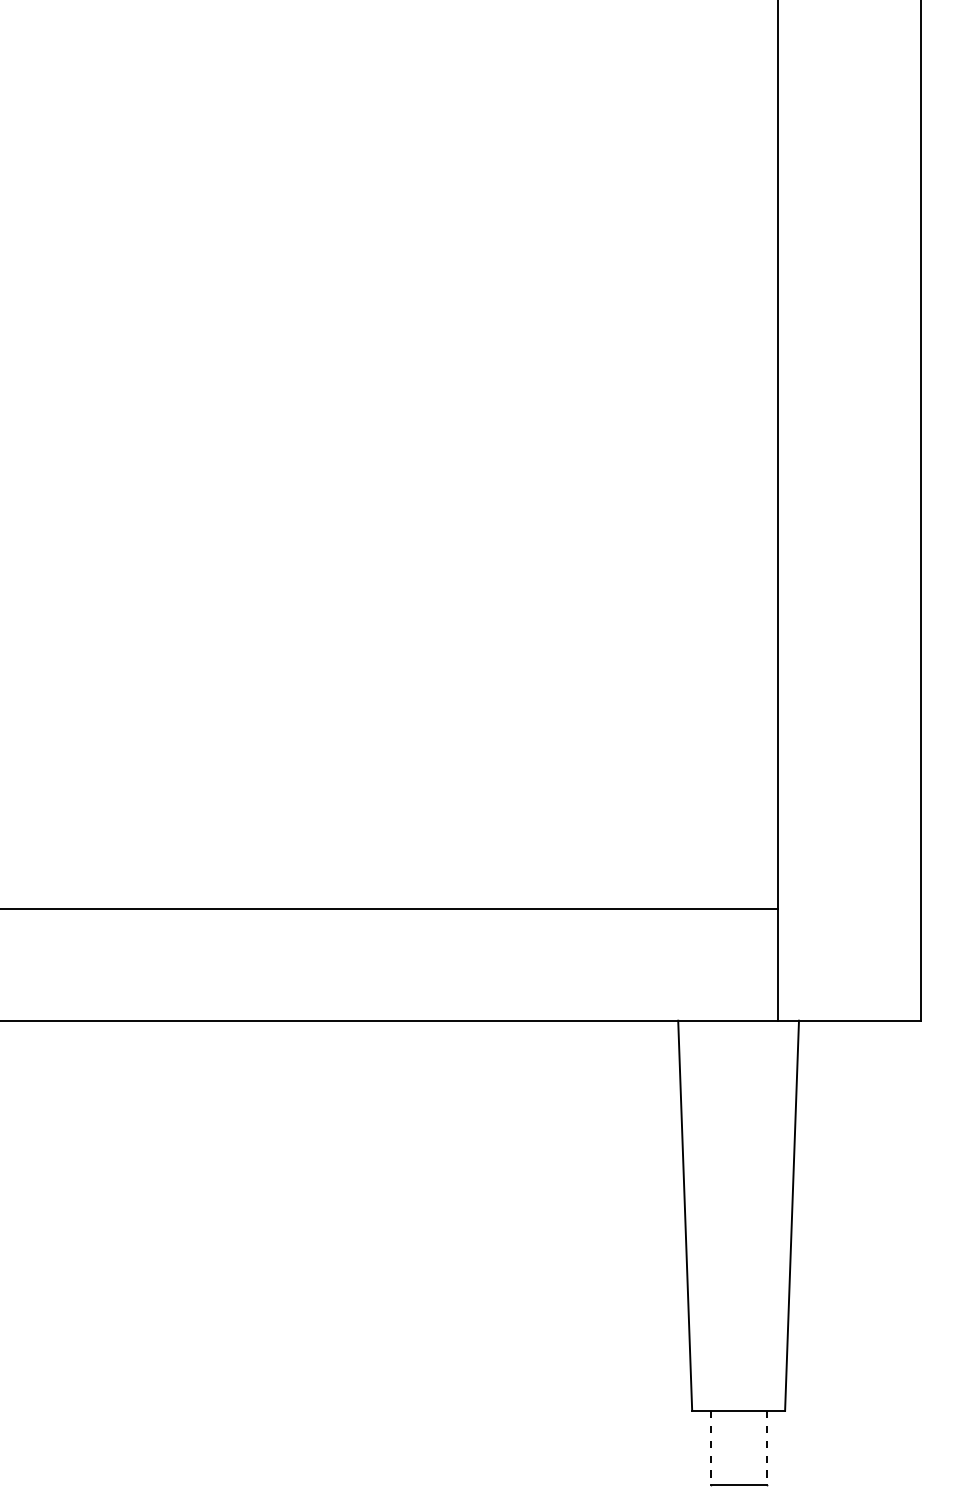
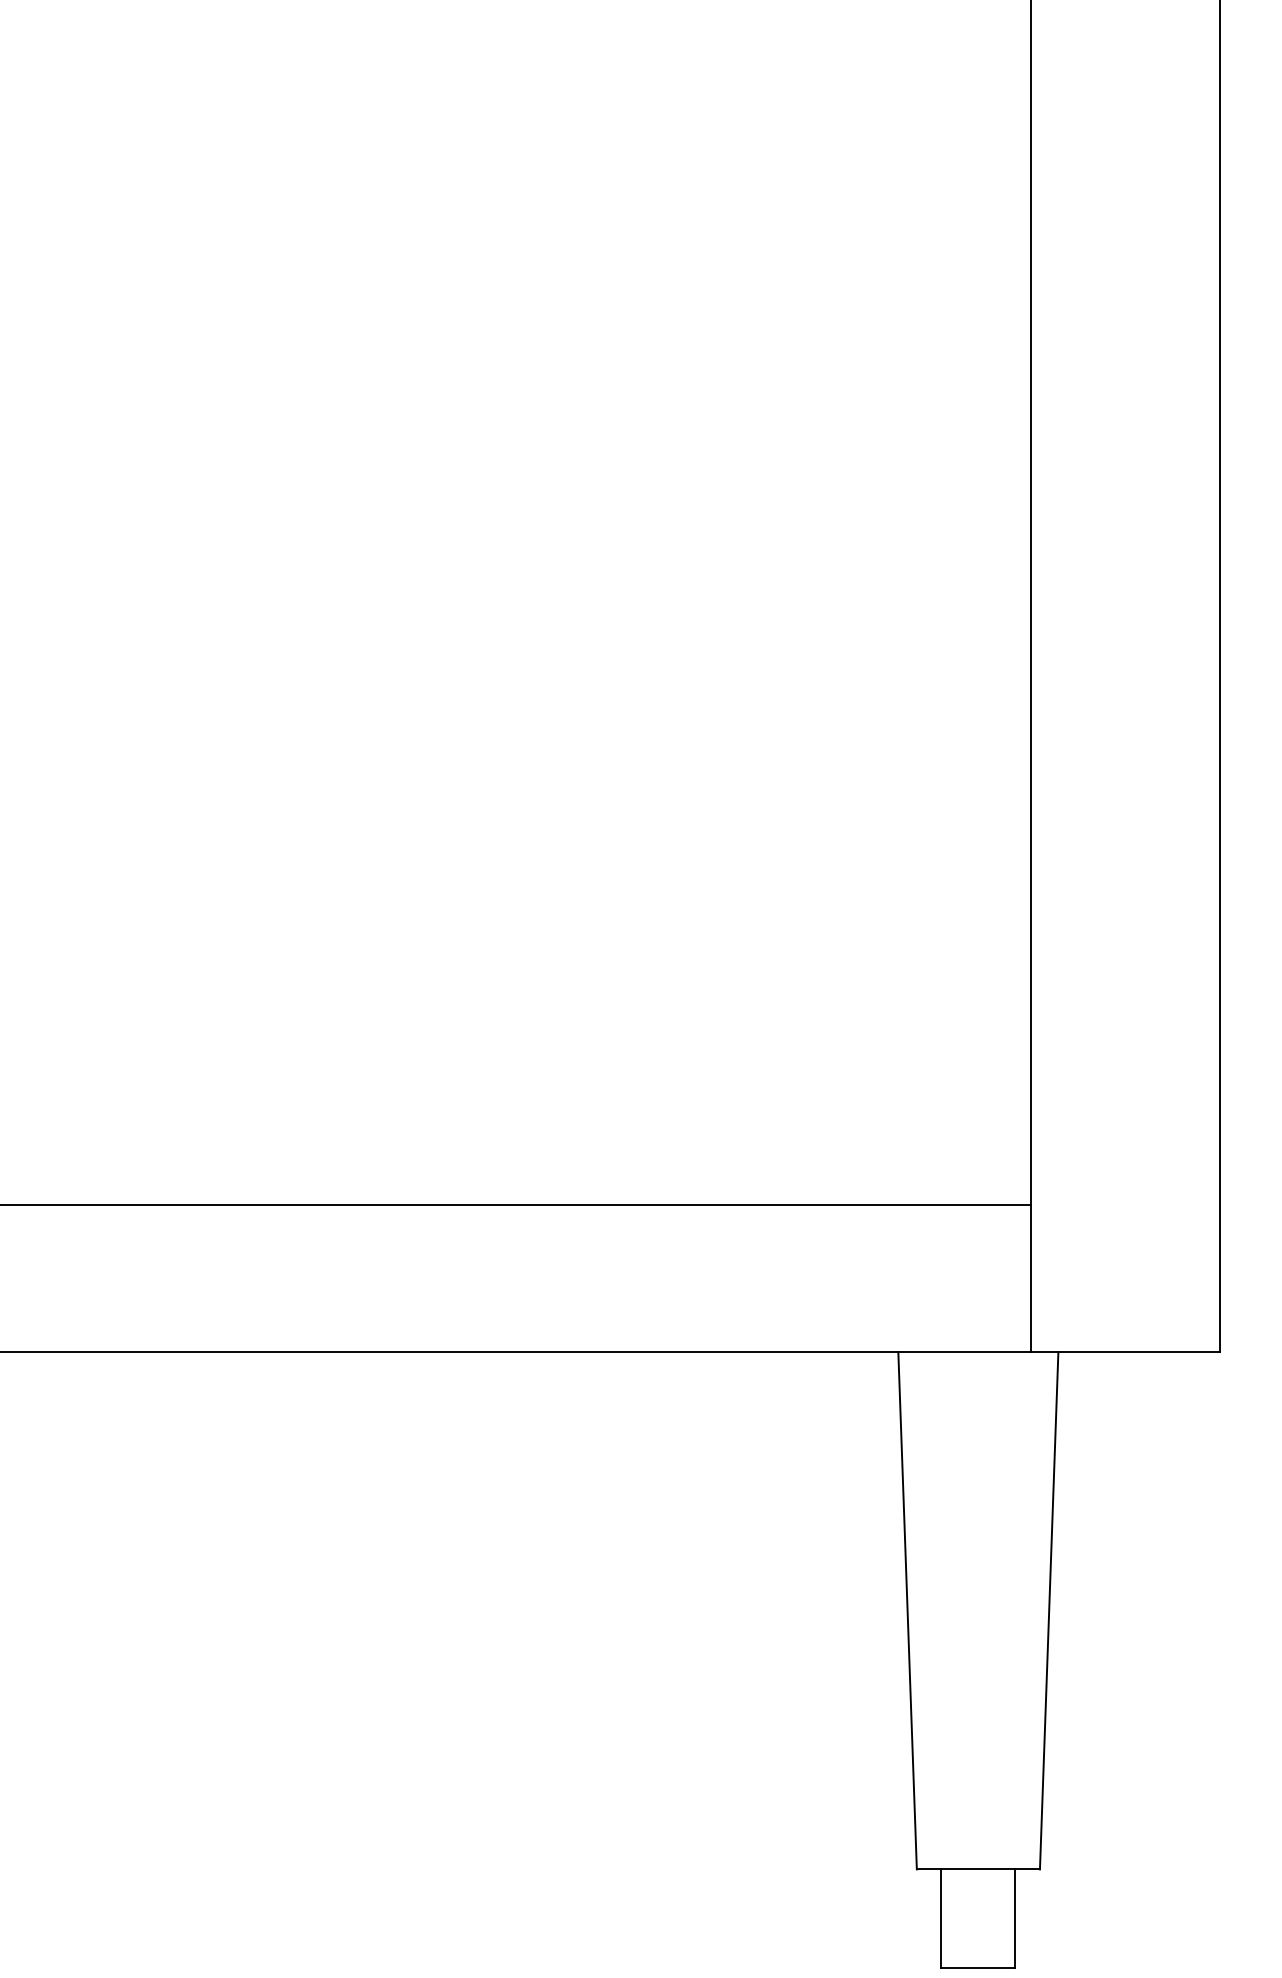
line: (710, 1448) -> (941, 1919), dashed -> solid
line: (766, 1448) -> (1015, 1919), dashed -> solid

